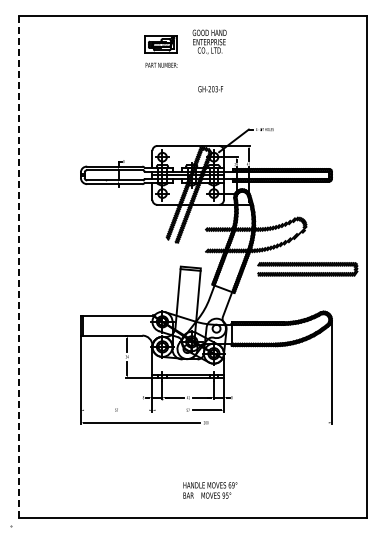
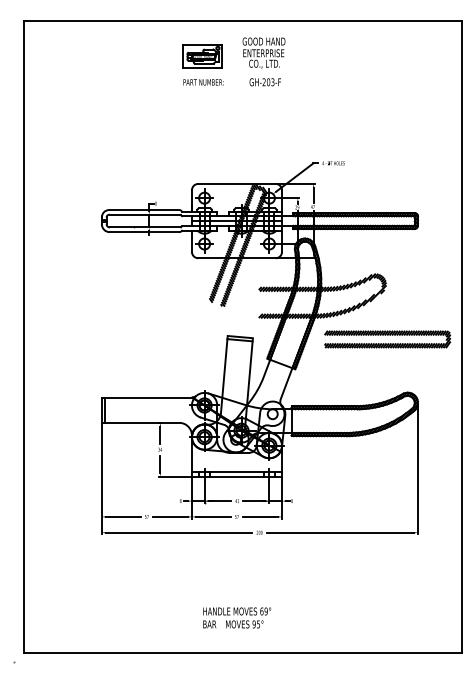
text: (210, 89) -> (265, 82), moved
line: (18, 267) -> (23, 337), dashed -> solid
line: (97, 410) -> (122, 517), added
line: (135, 410) -> (170, 517), added
line: (169, 410) -> (213, 517), added
line: (270, 422) -> (340, 532), added
text: (210, 490) -> (237, 617), moved

